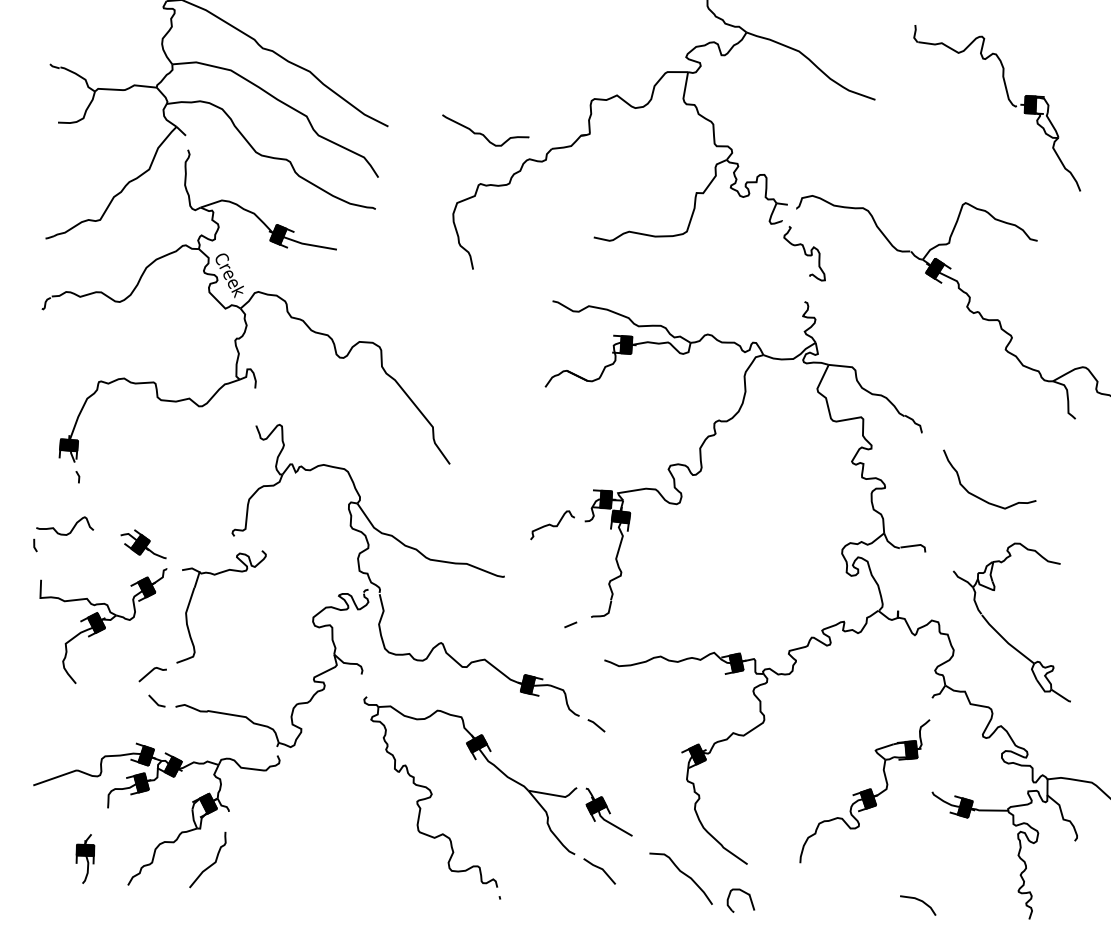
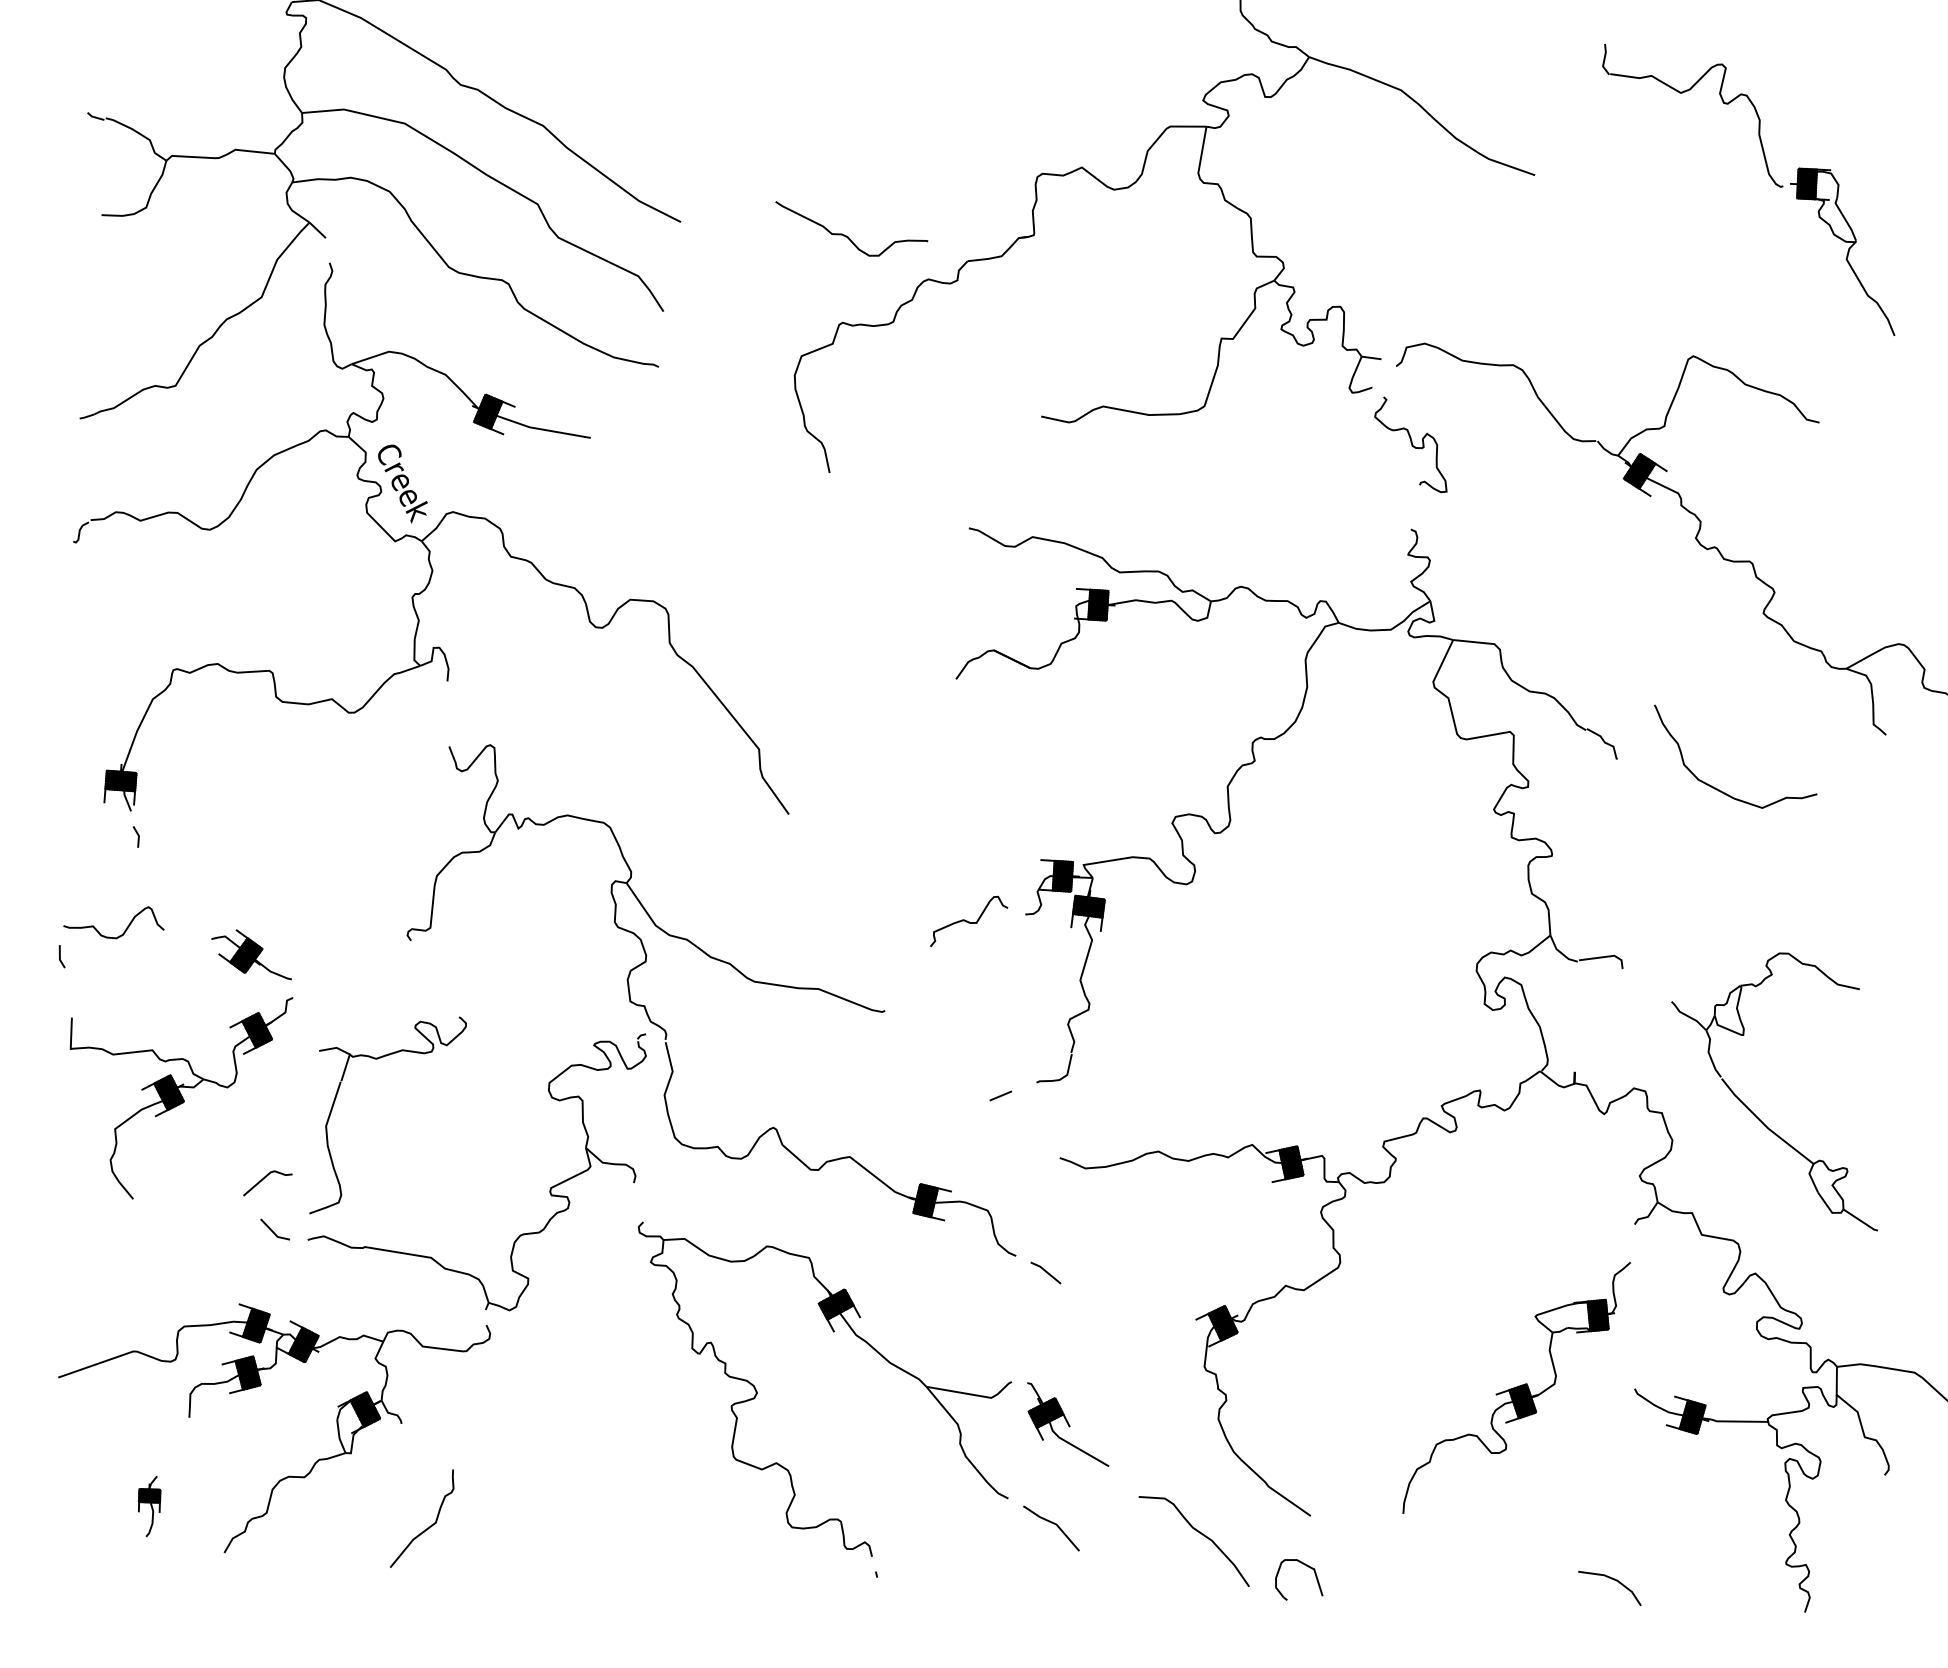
curve: (980, 497) -> (1719, 788), moved
part: (192, 597) -> (337, 1098), moved
part: (85, 858) -> (149, 1505), size x0.7
curve: (210, 864) -> (426, 1526), moved

